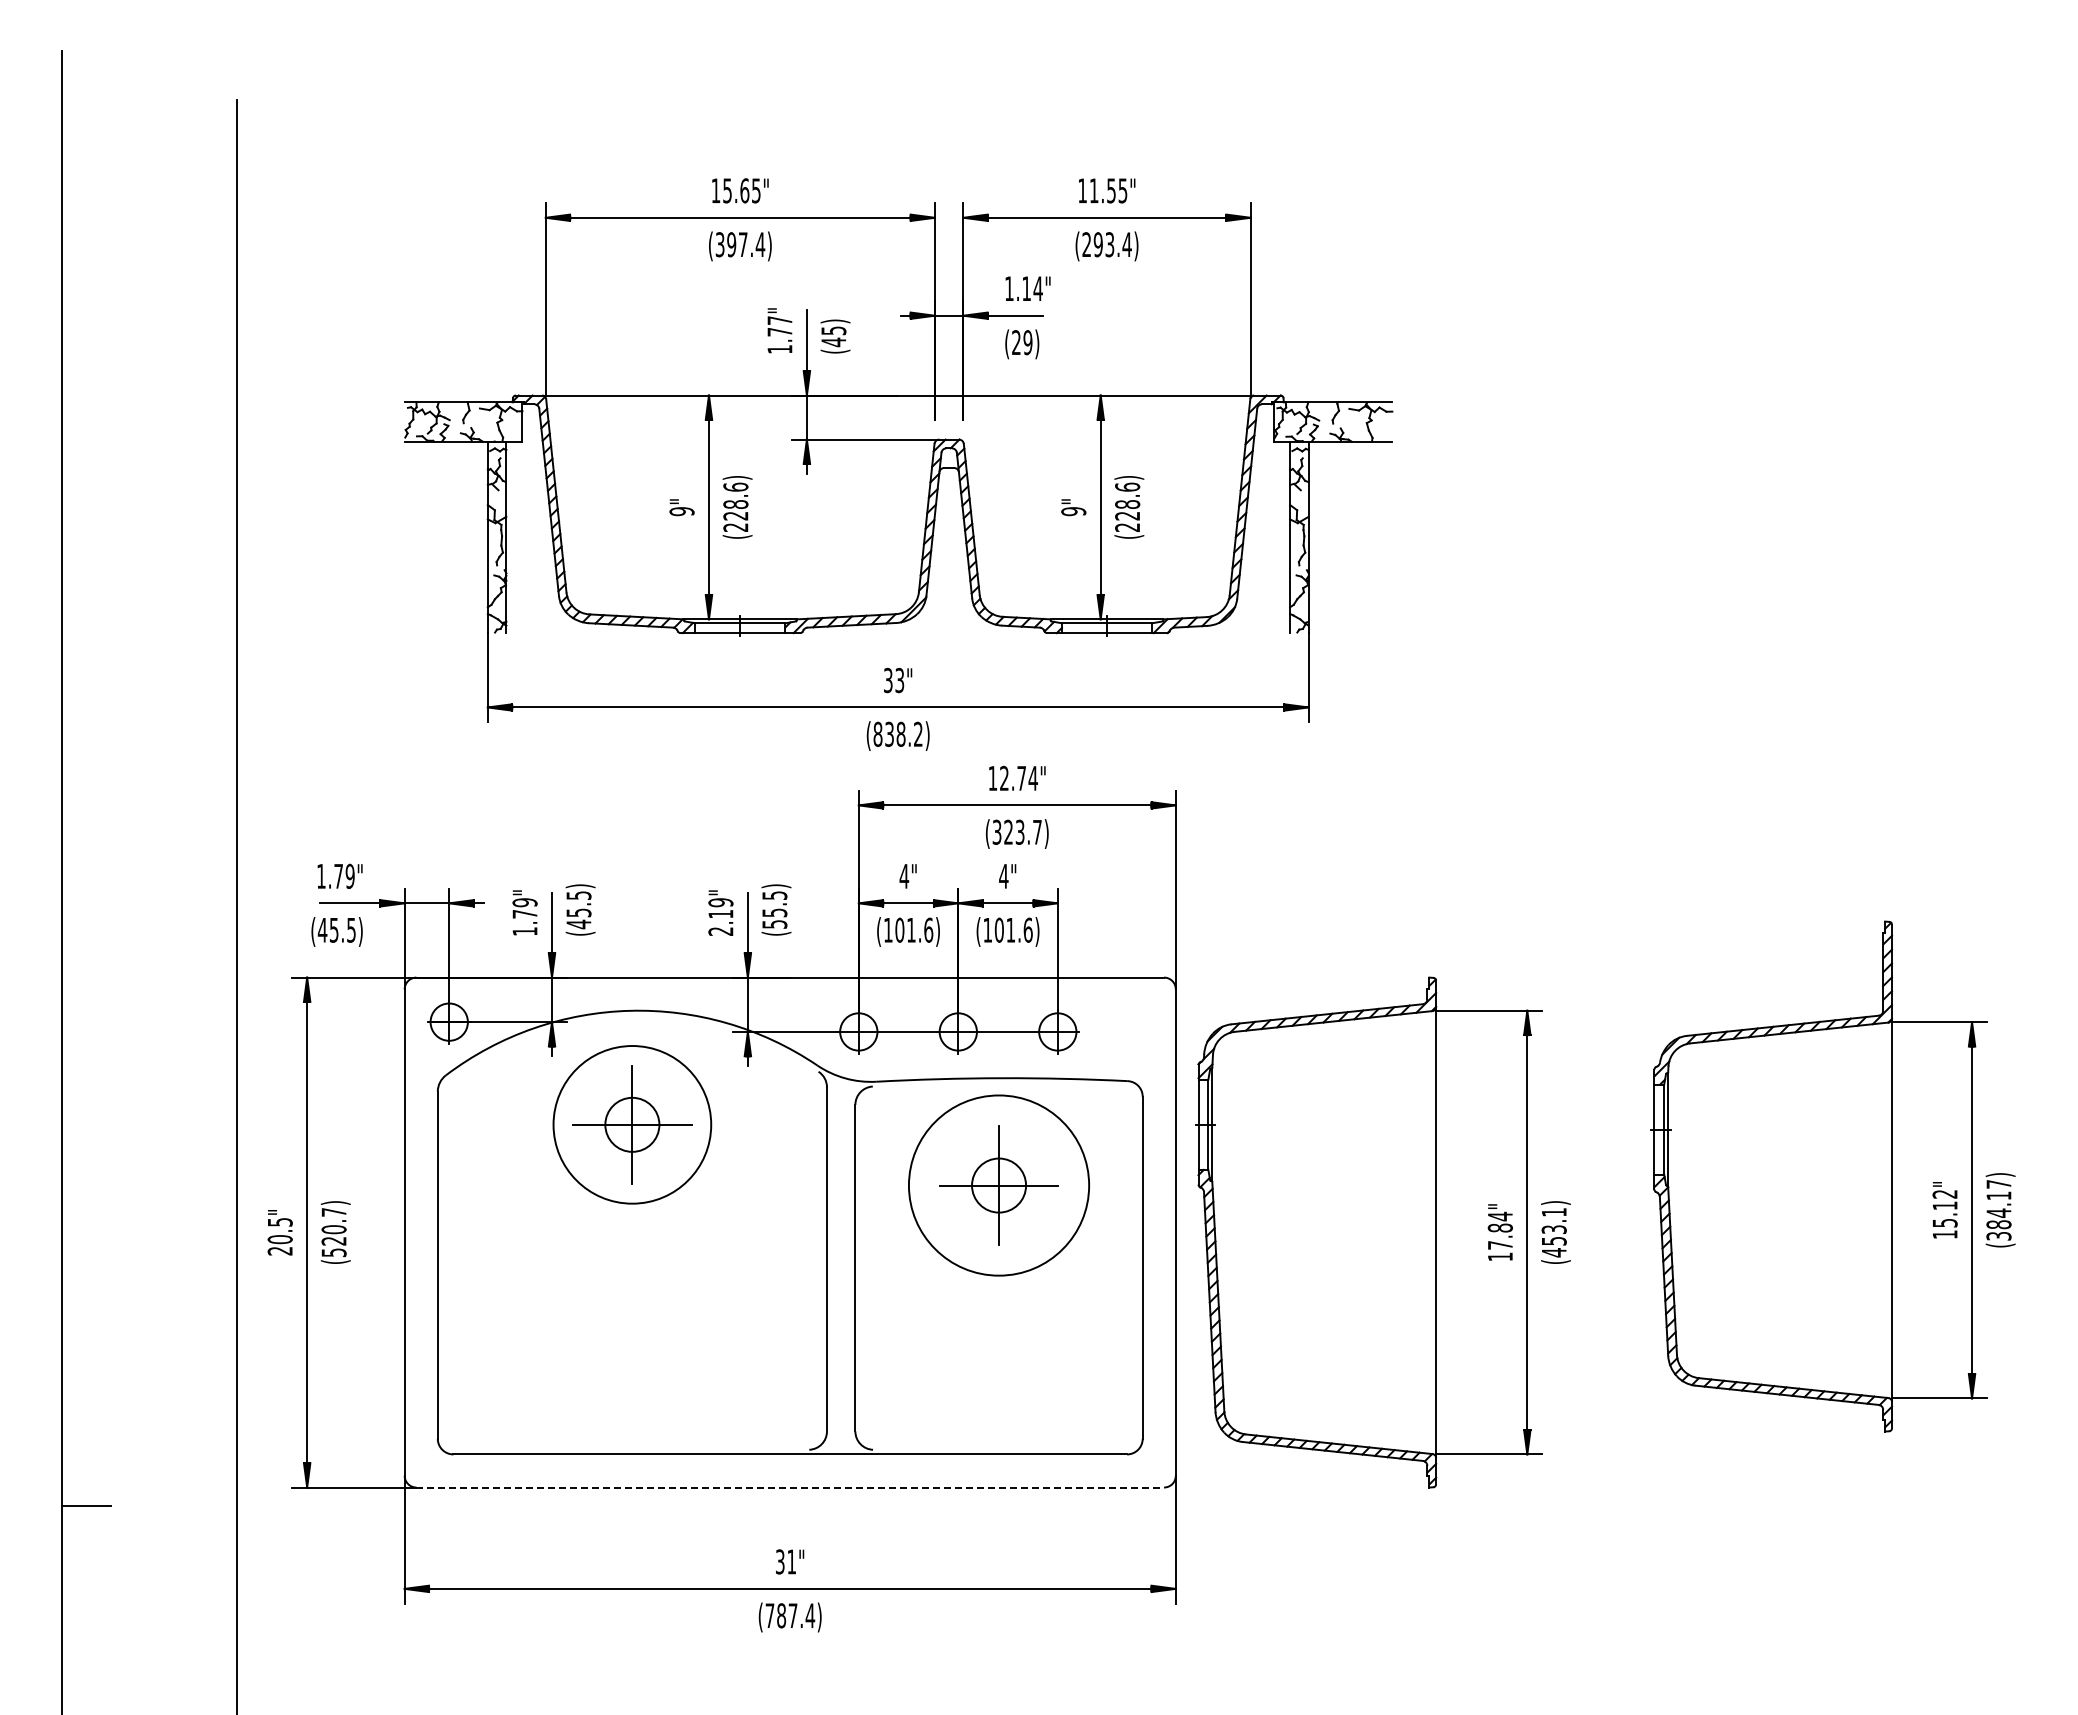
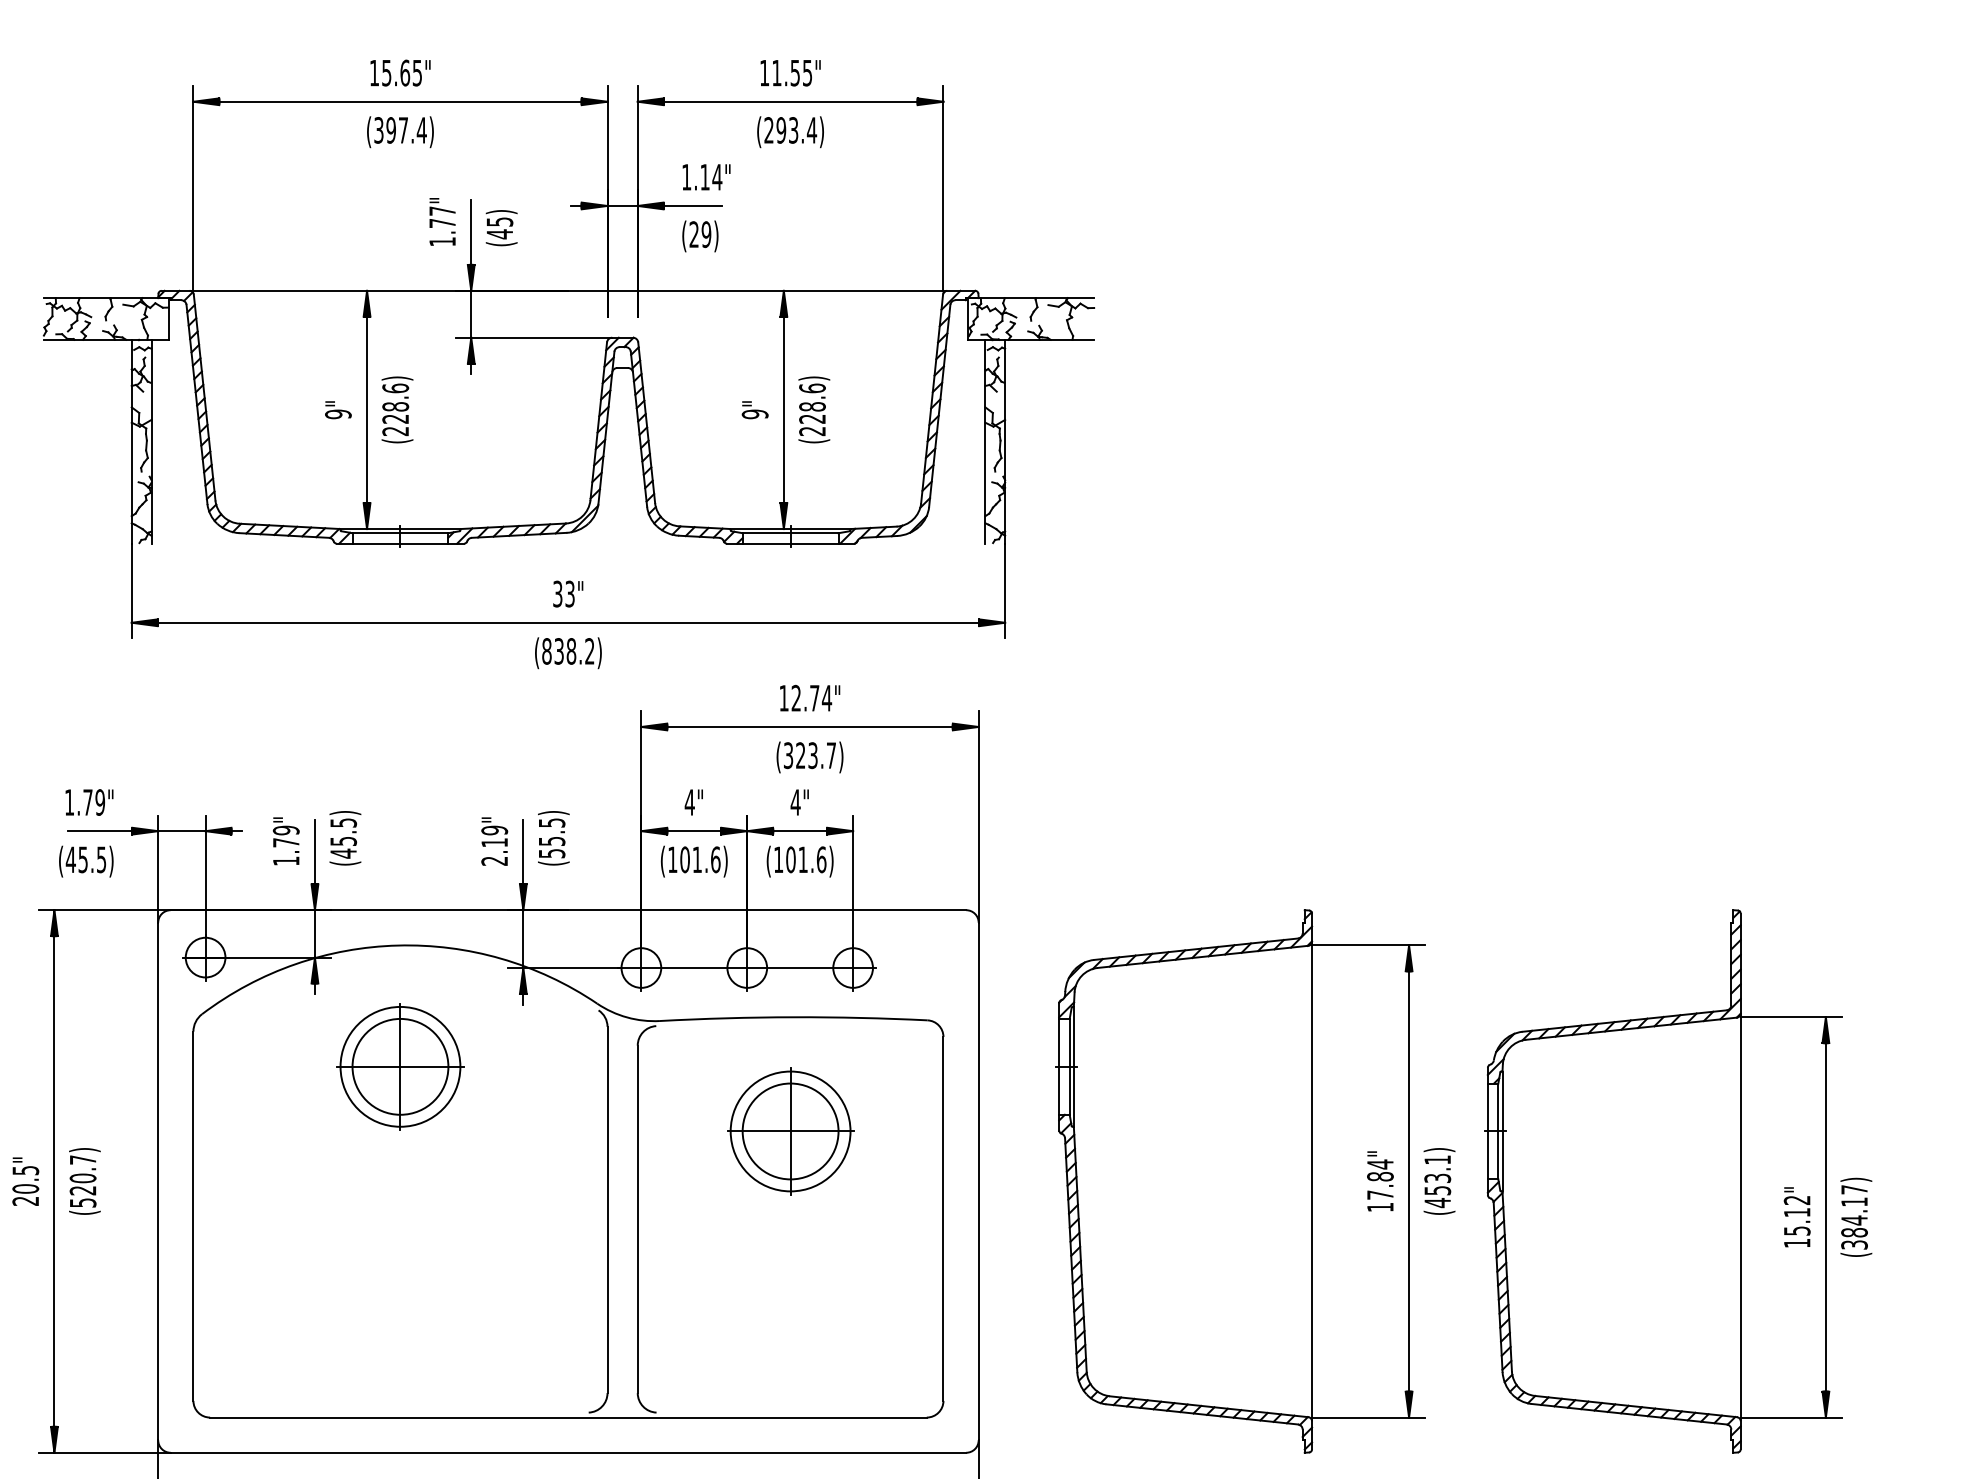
part: (898, 464) -> (568, 364), moved
circle: (632, 1124) -> (400, 1066), size x0.71
circle: (632, 1124) -> (400, 1066), size x1.67
part: (1832, 1176) -> (1677, 1181), moved
circle: (998, 1185) -> (790, 1131), size x0.62
circle: (999, 1185) -> (791, 1131), size x1.67
part: (1382, 1232) -> (1254, 1181), moved
line: (790, 1487) -> (568, 1452), dashed -> solid

